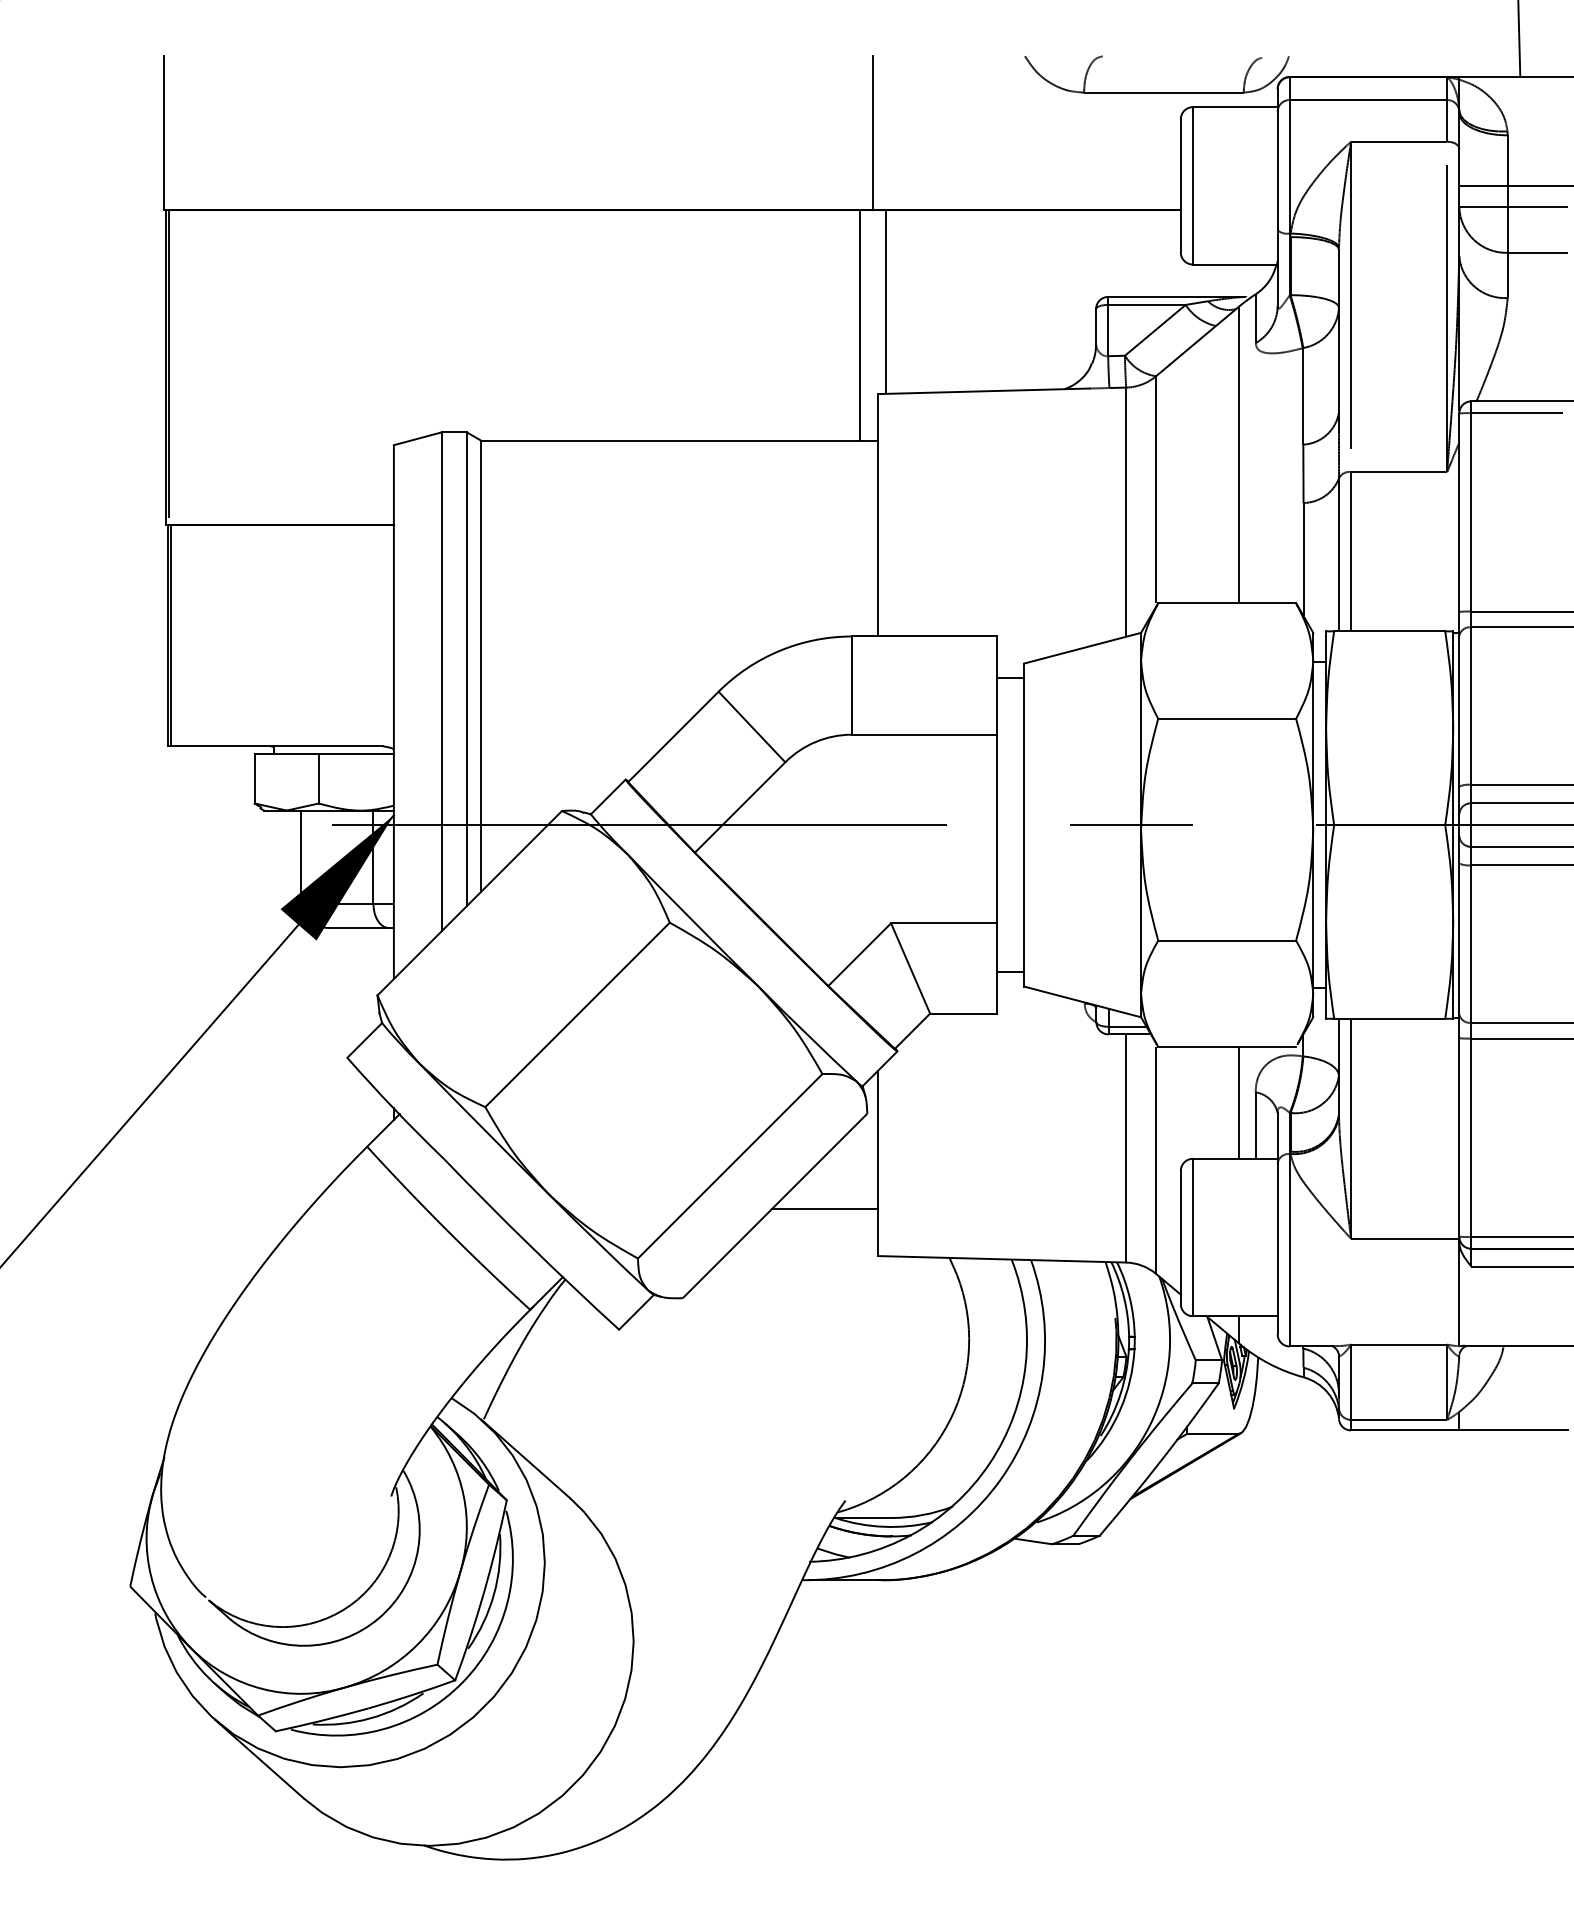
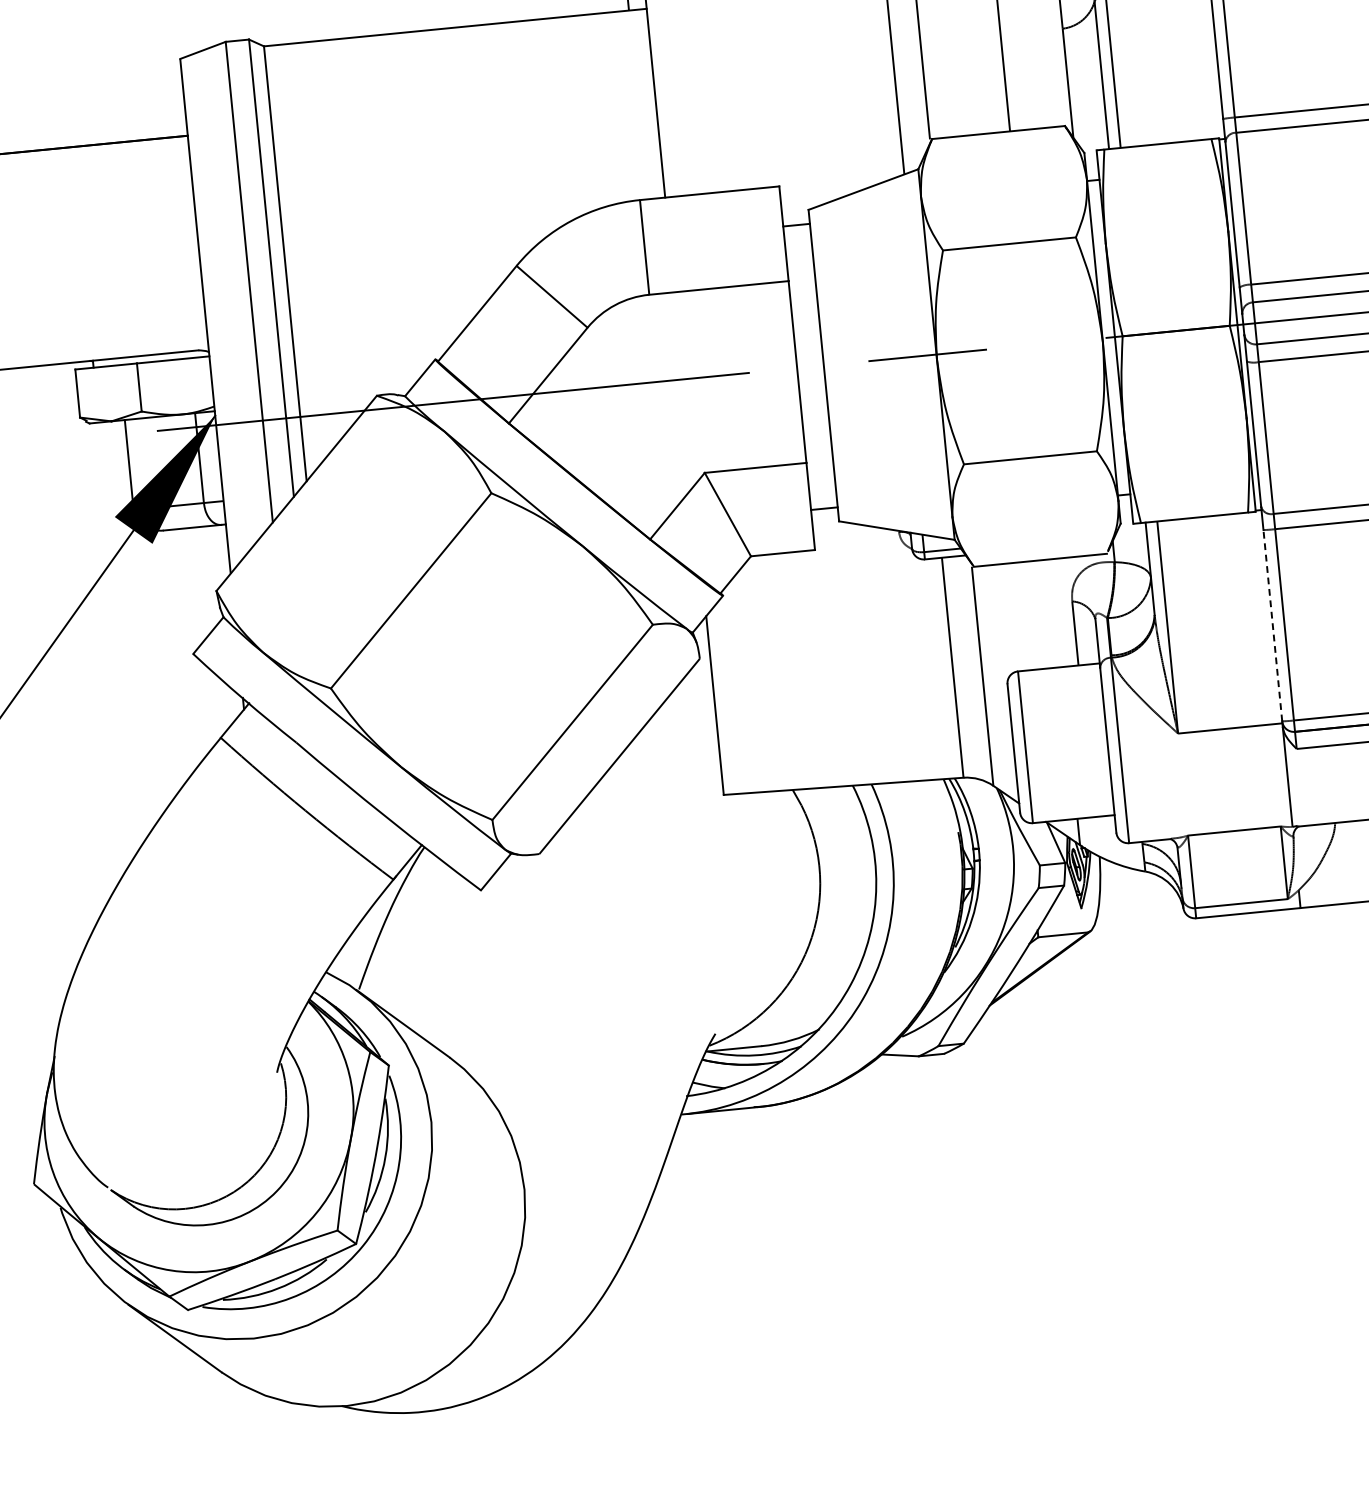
line: (1239, 1102) -> (1057, 612), removed
line: (1459, 1136) -> (1272, 624), solid -> dashed
line: (824, 1209) -> (667, 755), removed

